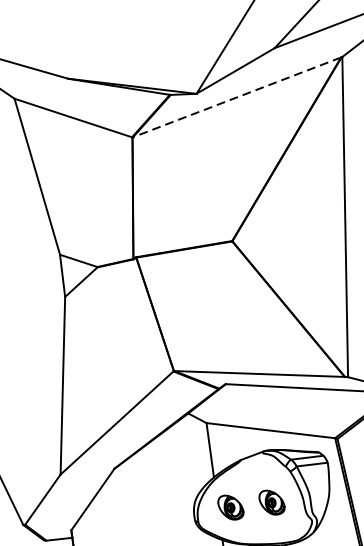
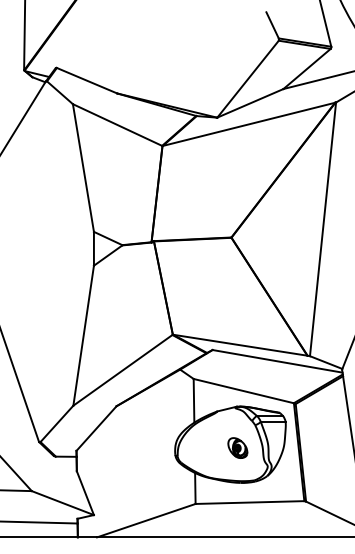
line: (236, 97) -> (248, 124), dashed -> solid
part: (230, 506) -> (204, 447), removed

